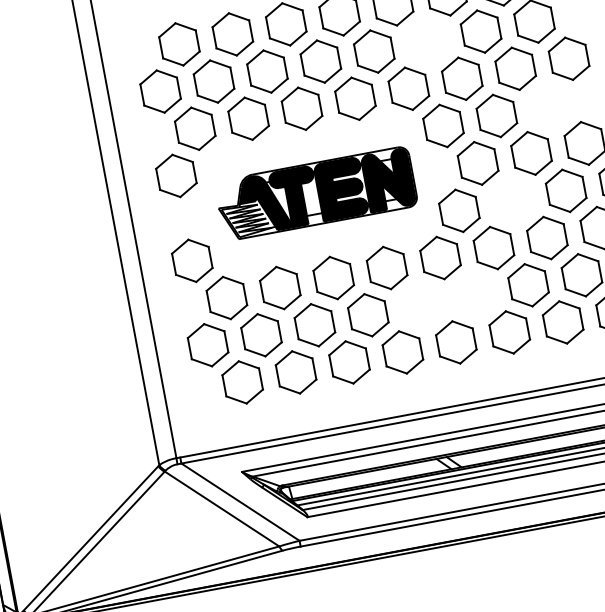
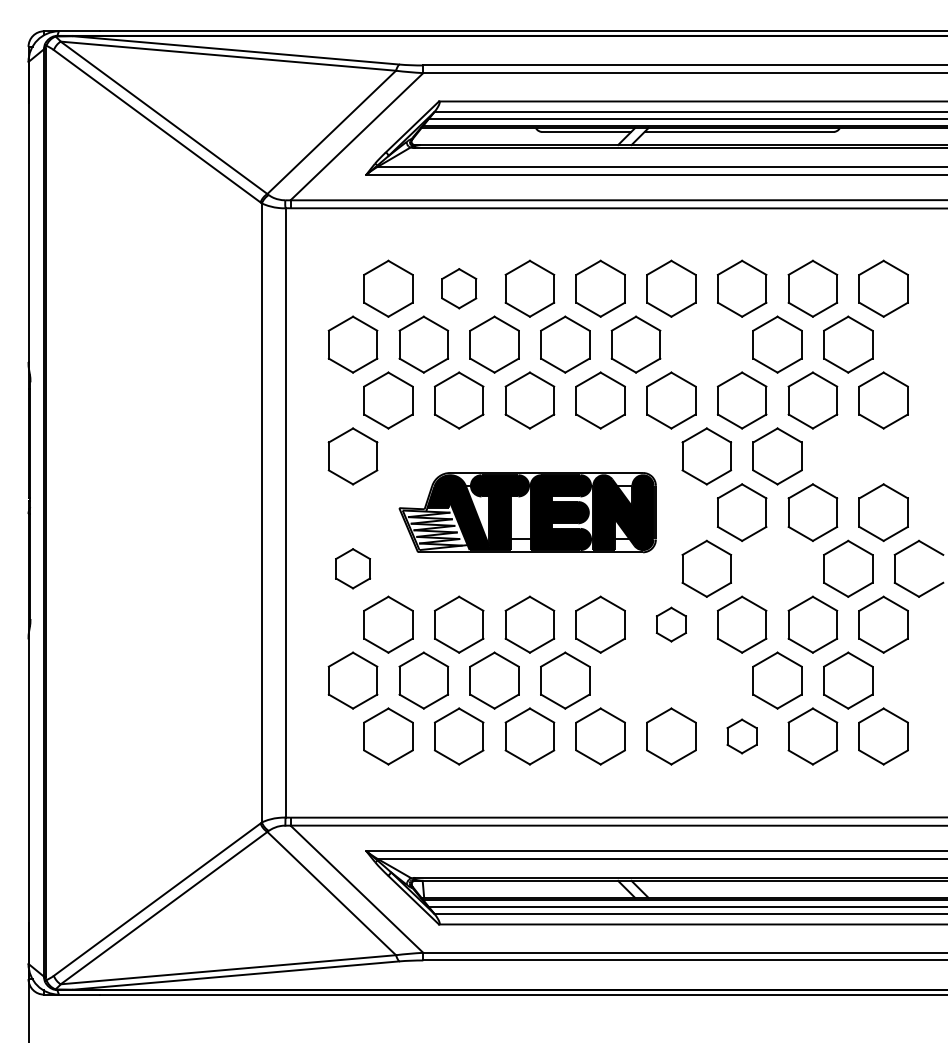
part: (233, 34) -> (459, 288), size x0.7
part: (440, 257) -> (671, 624), size x0.6
part: (191, 260) -> (352, 568), size x0.7
part: (509, 332) -> (741, 736), size x0.6

